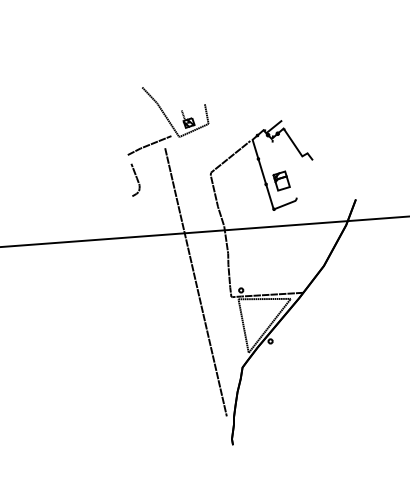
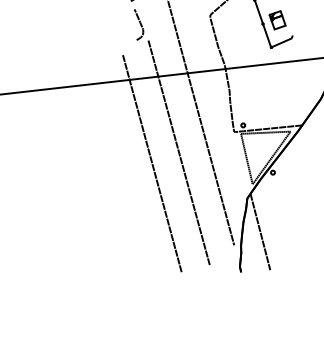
line: (172, 316) -> (179, 152), added
line: (143, 327) -> (152, 164), added
line: (254, 403) -> (259, 232), added

